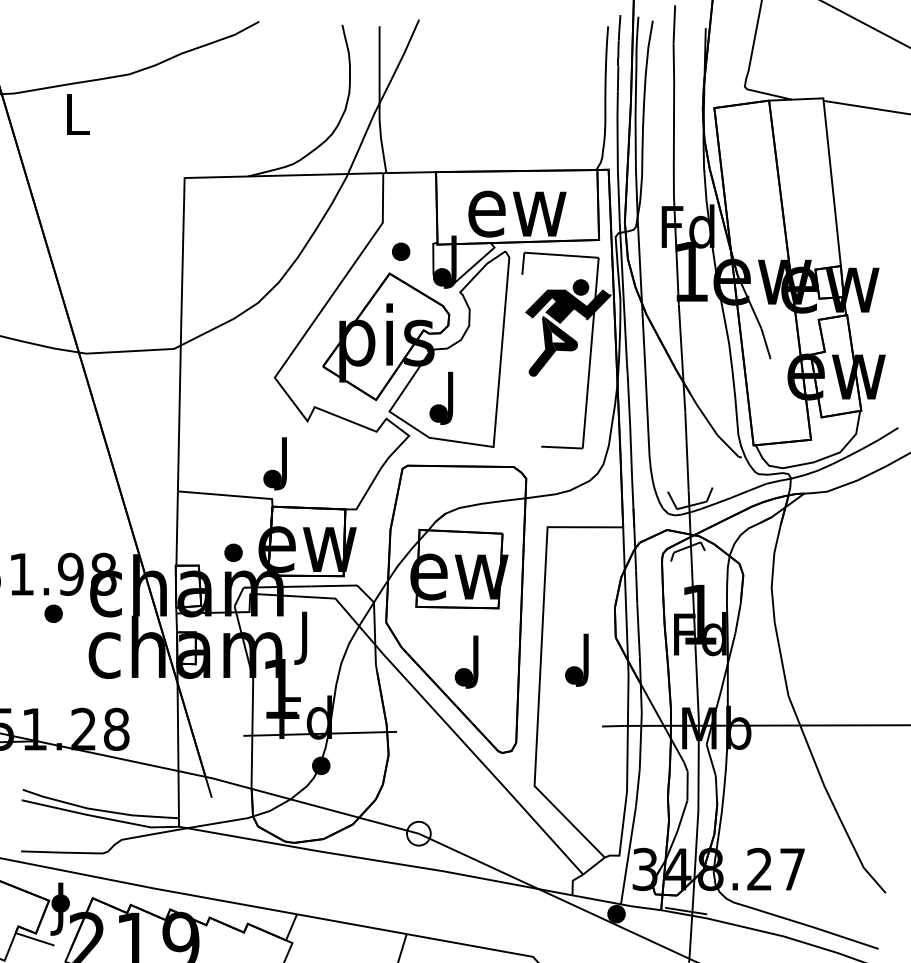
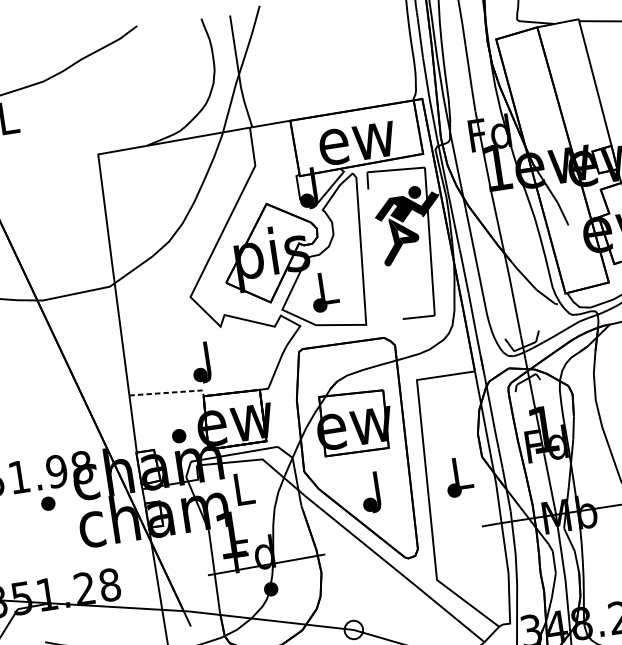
part: (401, 251) -> (273, 185), removed
text: (452, 397) -> (329, 291), J -> L
line: (229, 495) -> (169, 392), solid -> dashed
text: (306, 637) -> (244, 492), J -> L
text: (587, 659) -> (462, 476), J -> L

